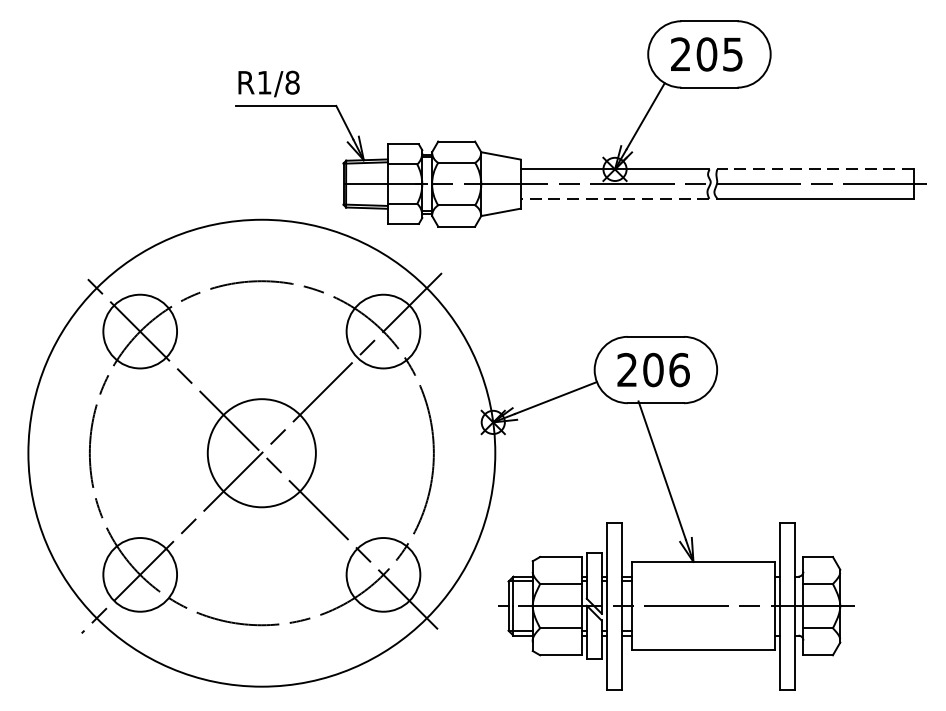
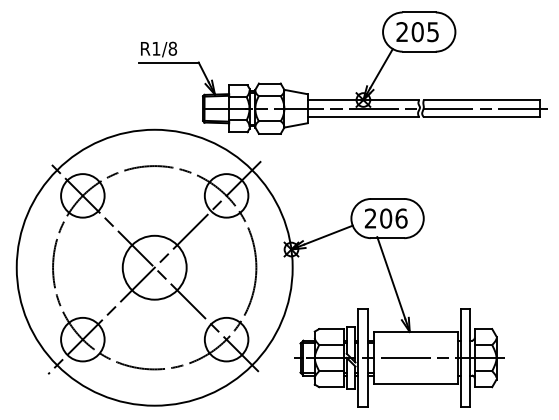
line: (814, 170) -> (481, 100), dashed -> solid
line: (615, 198) -> (363, 117), dashed -> solid

